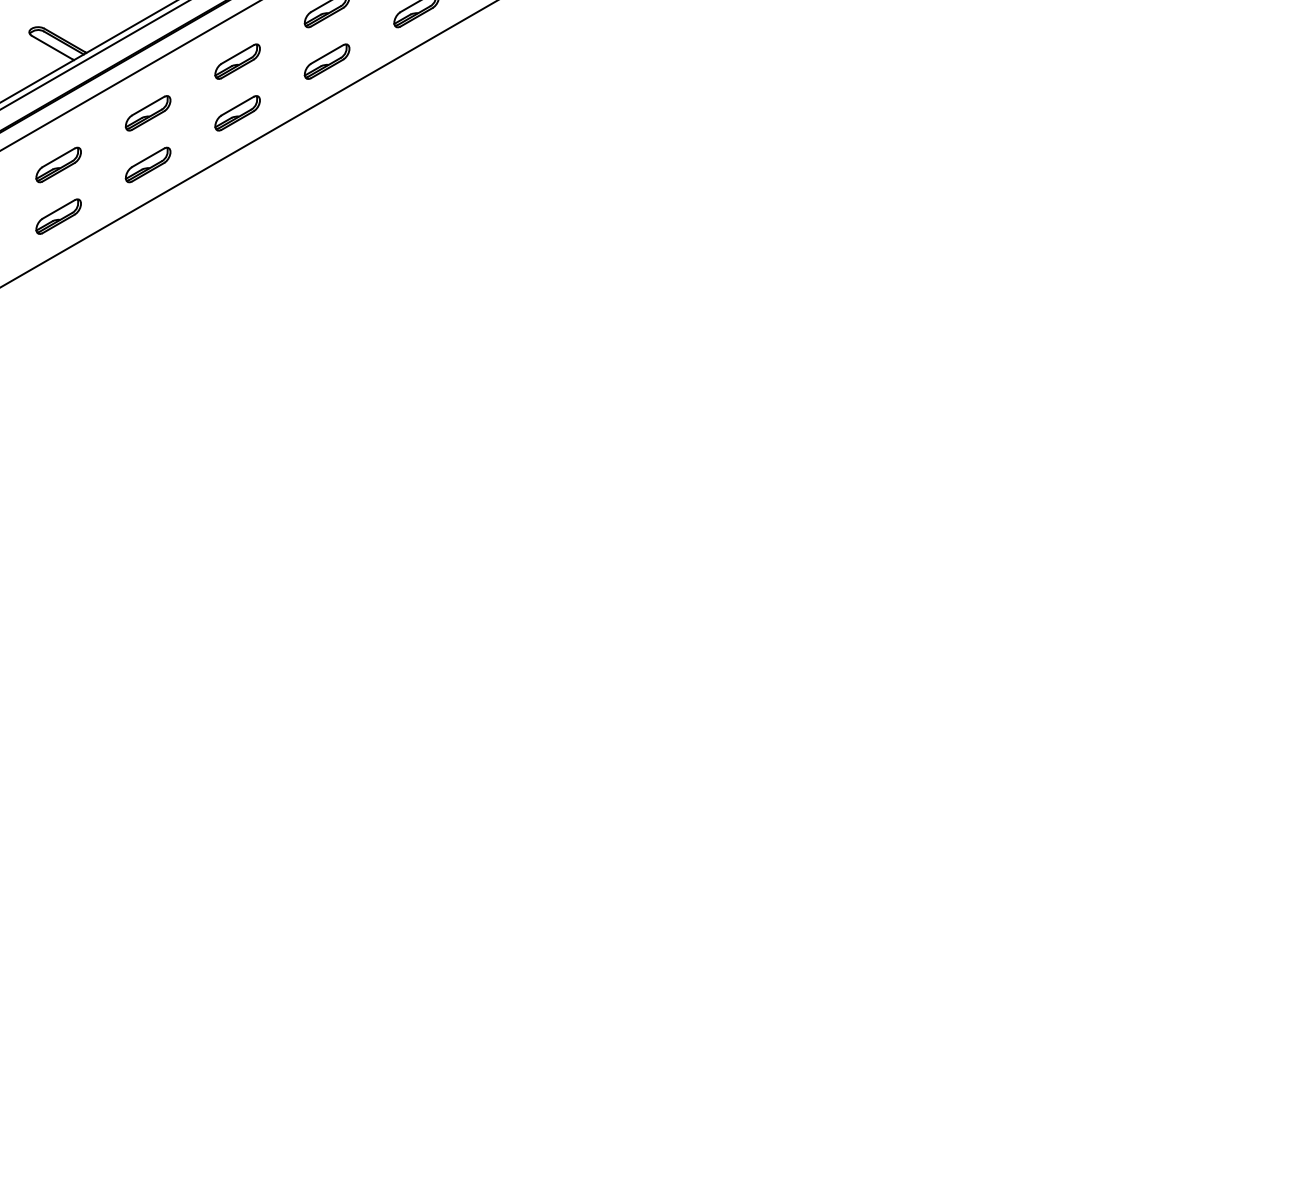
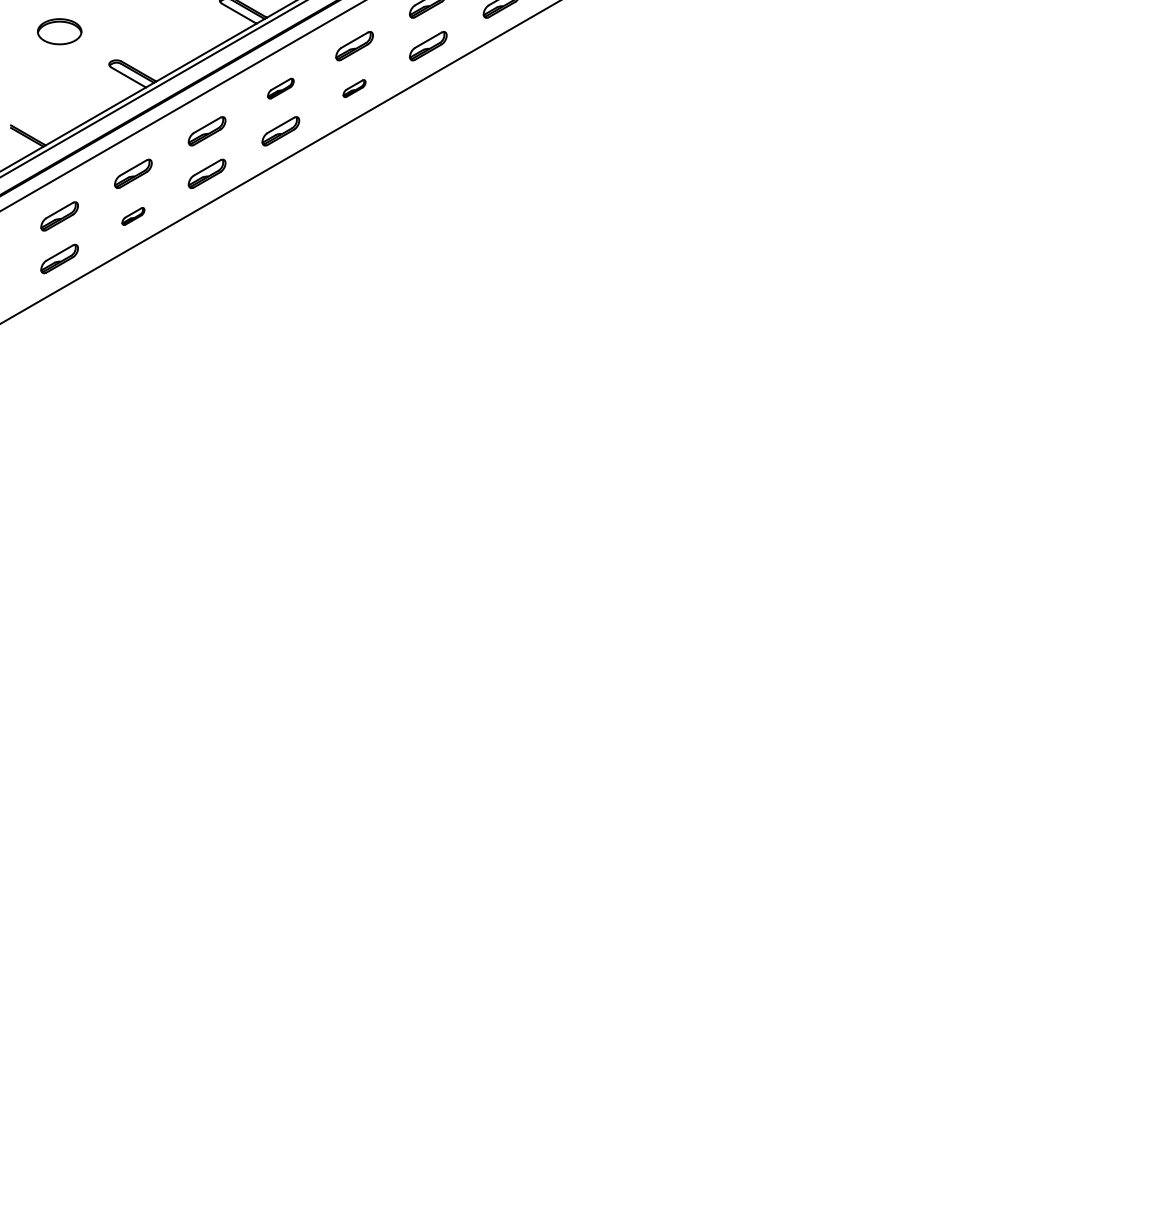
part: (237, 61) -> (280, 88), size x0.7
part: (327, 61) -> (354, 88), size x0.6
part: (58, 216) -> (133, 216), size x0.6

